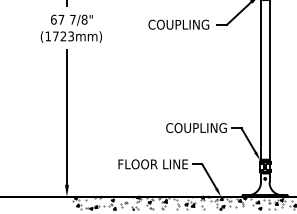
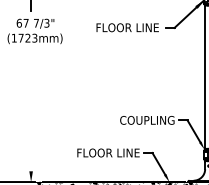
text: (84, 19) -> (46, 23), 7/8" -> 7/3"
text: (174, 24) -> (127, 27), COUPLING -> FLOOR LINE
line: (66, 117) -> (30, 110), removed

